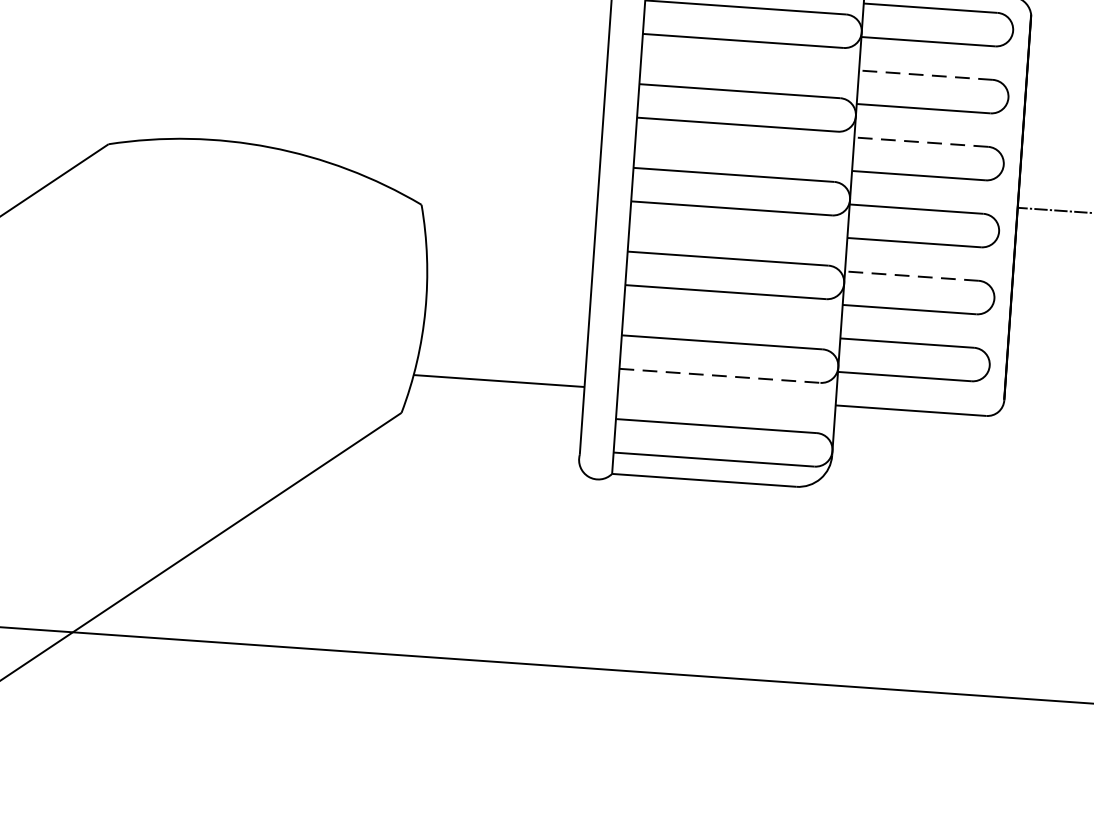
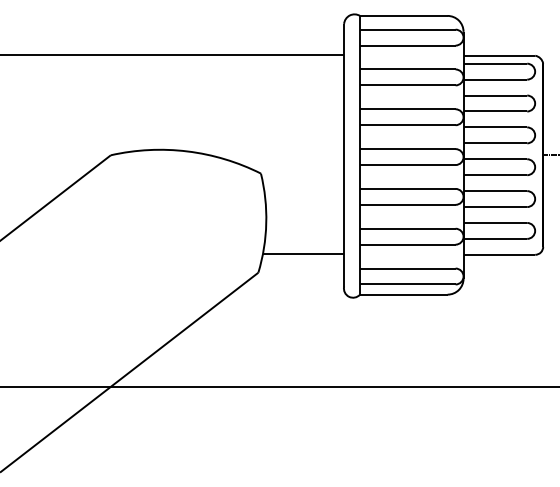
line: (926, 75) -> (495, 95), dashed -> solid
line: (921, 142) -> (495, 127), dashed -> solid
line: (912, 276) -> (495, 191), dashed -> solid
line: (719, 375) -> (407, 244), dashed -> solid

